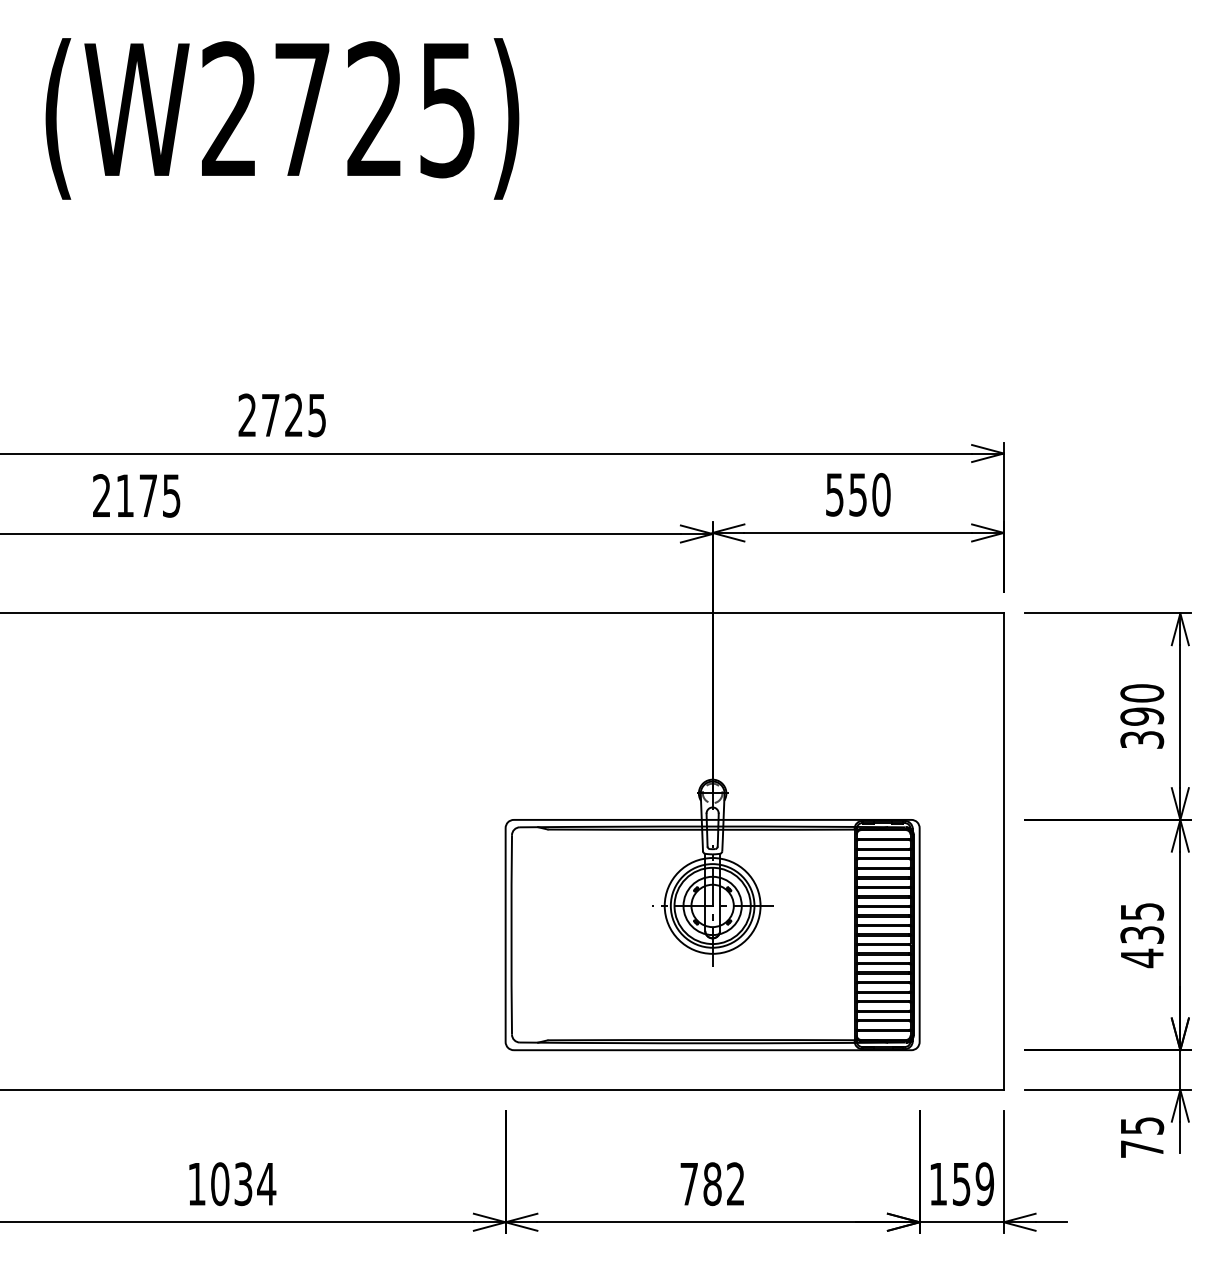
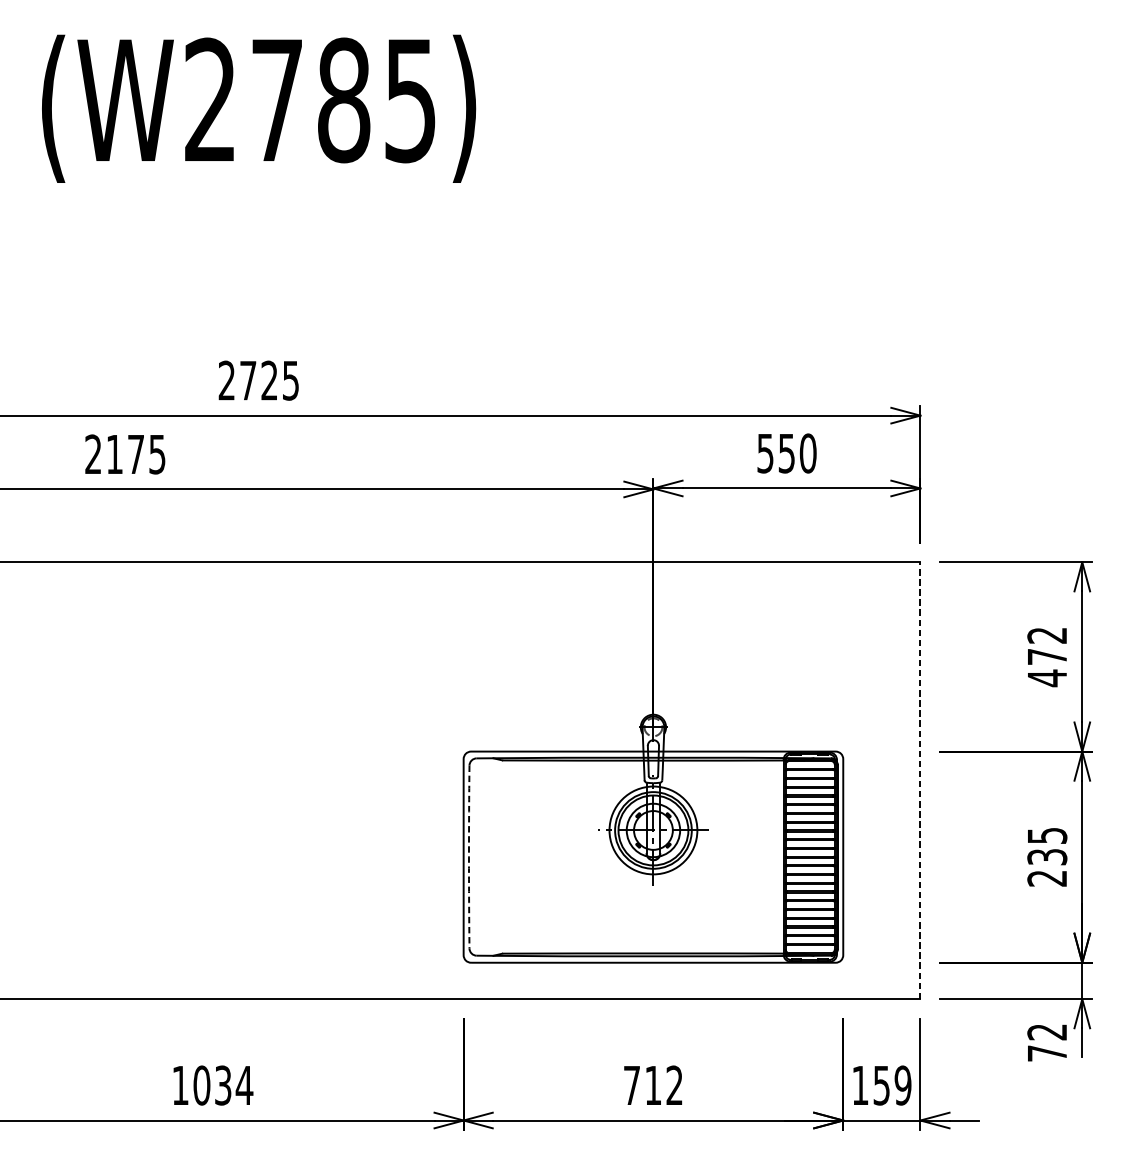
text: (374, 109) -> (343, 100), (W2725) -> (W2785)
text: (1142, 716) -> (1047, 656), 390 -> 472
line: (1003, 851) -> (920, 780), solid -> dashed
arc: (511, 934) -> (469, 856), solid -> dashed
text: (1141, 958) -> (1046, 878), 435 -> 235
text: (1142, 1125) -> (1047, 1031), 75 -> 72
text: (712, 1184) -> (653, 1085), 782 -> 712

